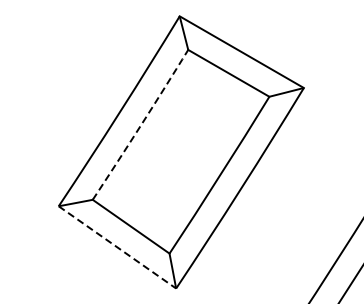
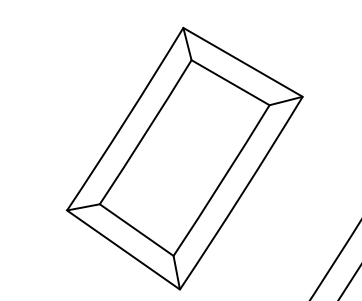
arc: (141, 125) -> (146, 132), dashed -> solid
line: (117, 247) -> (123, 250), dashed -> solid

